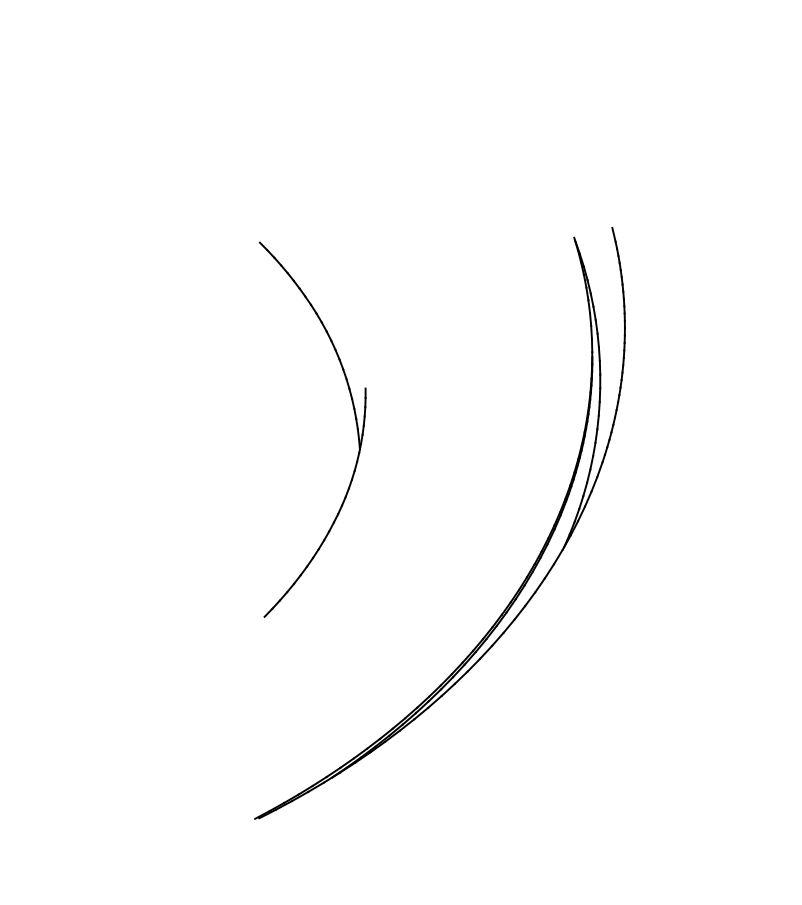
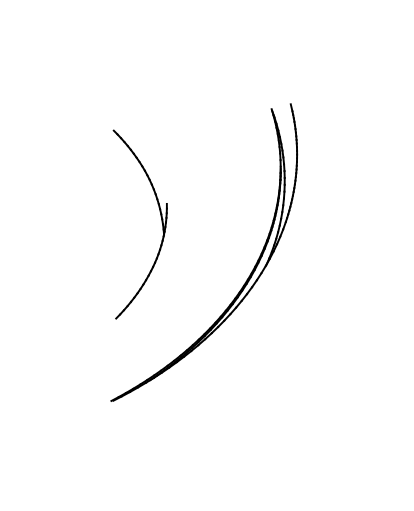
part: (354, 425) -> (161, 222), moved

